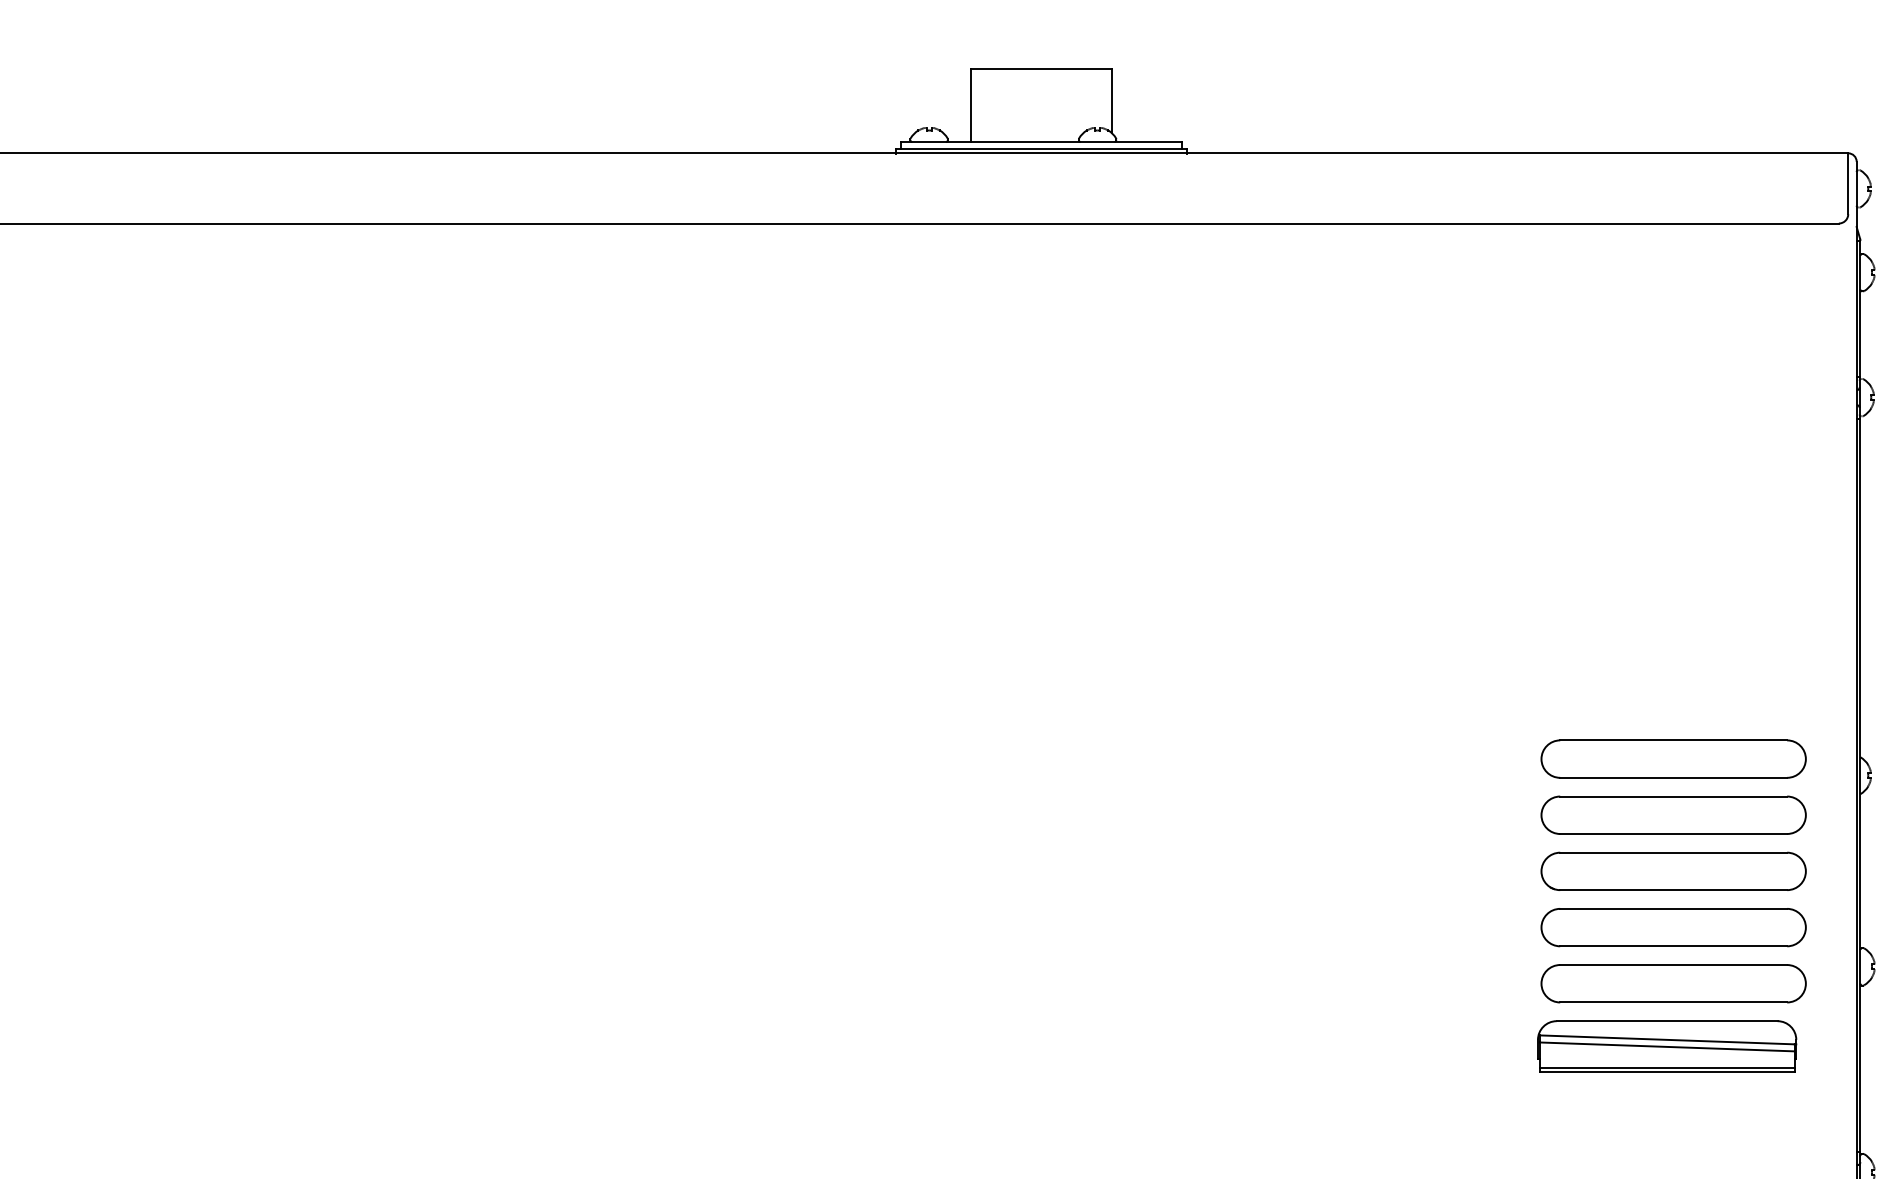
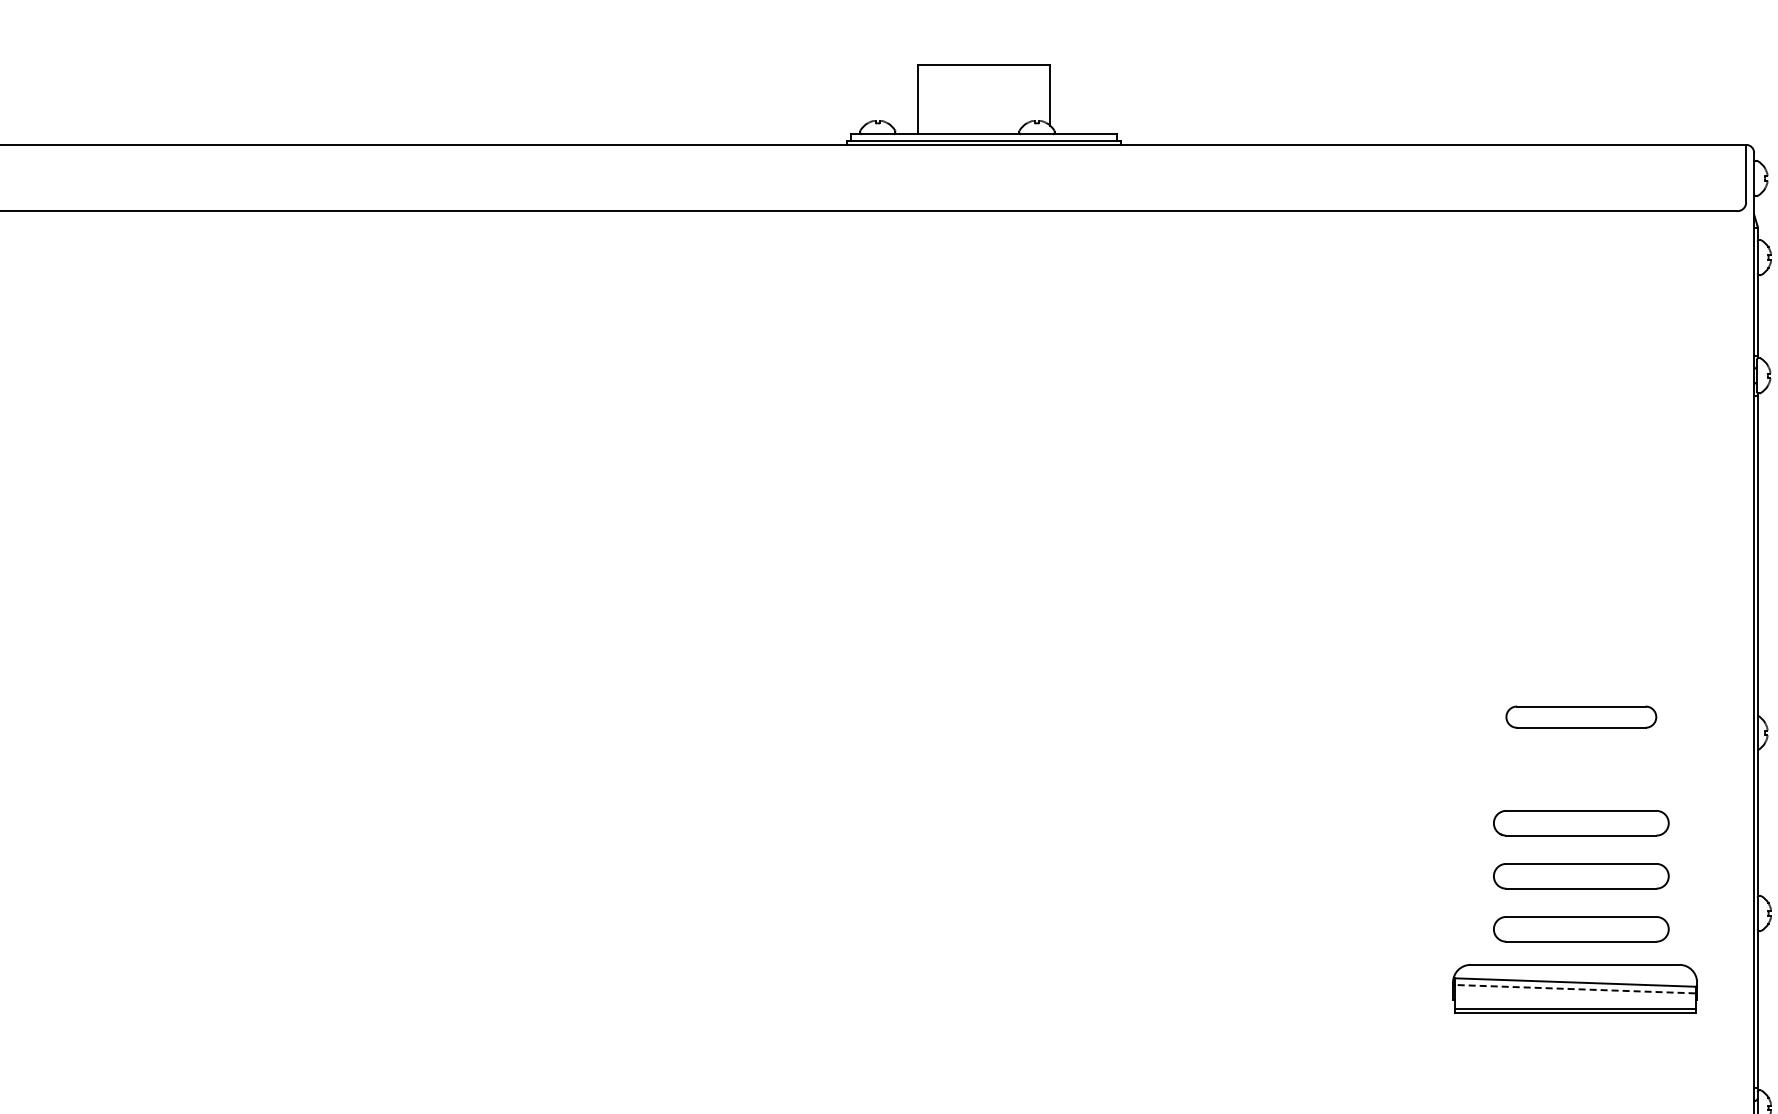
part: (1673, 758) -> (1581, 716), size x0.6
part: (1673, 814) -> (1581, 769), removed
part: (1673, 870) -> (1581, 822), size x0.7
part: (1673, 926) -> (1581, 875), size x0.7
part: (1673, 982) -> (1581, 928), size x0.7
line: (1667, 1047) -> (1575, 989), solid -> dashed

